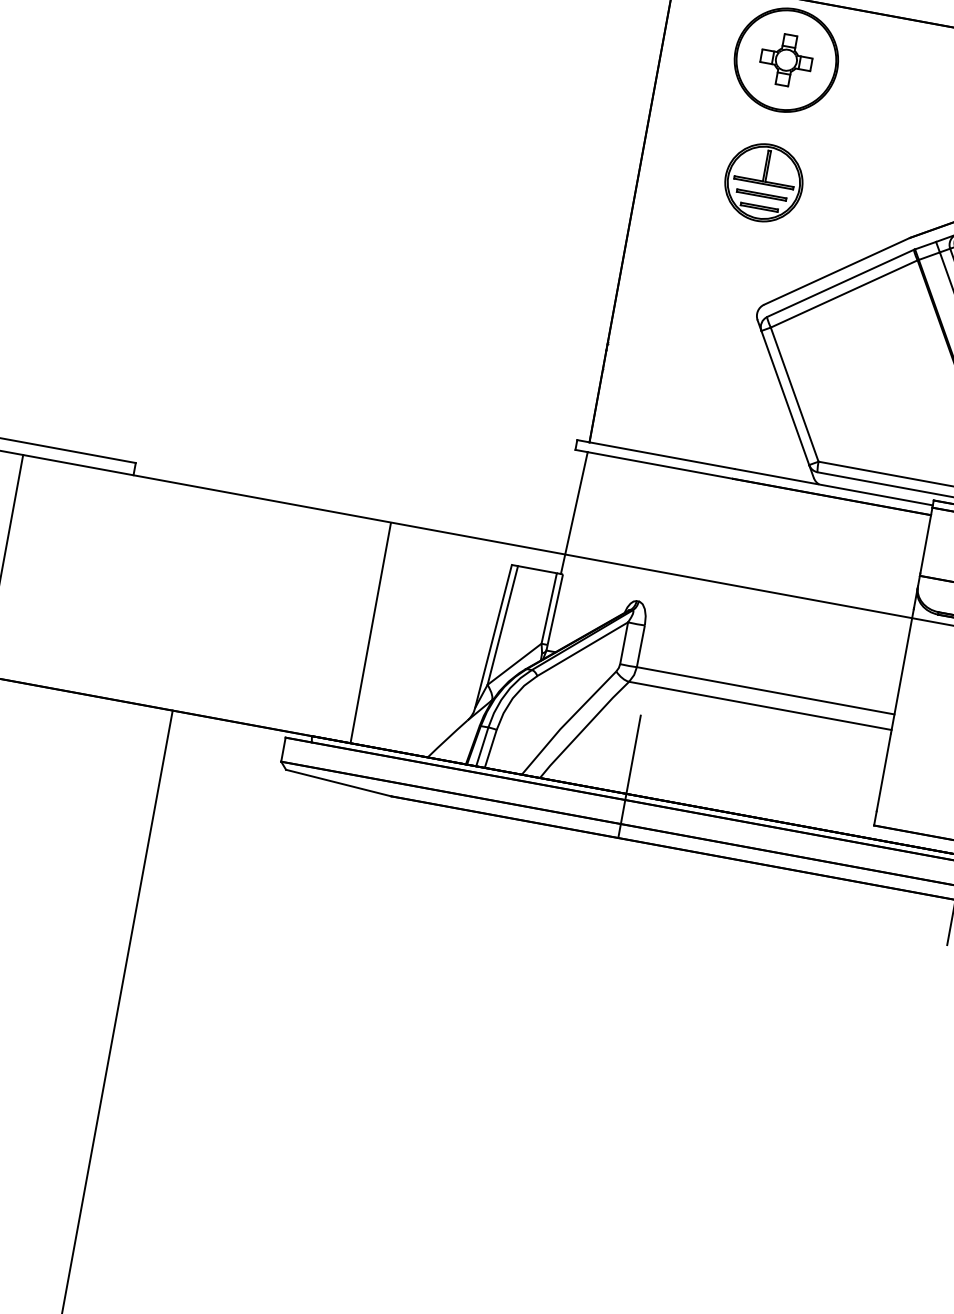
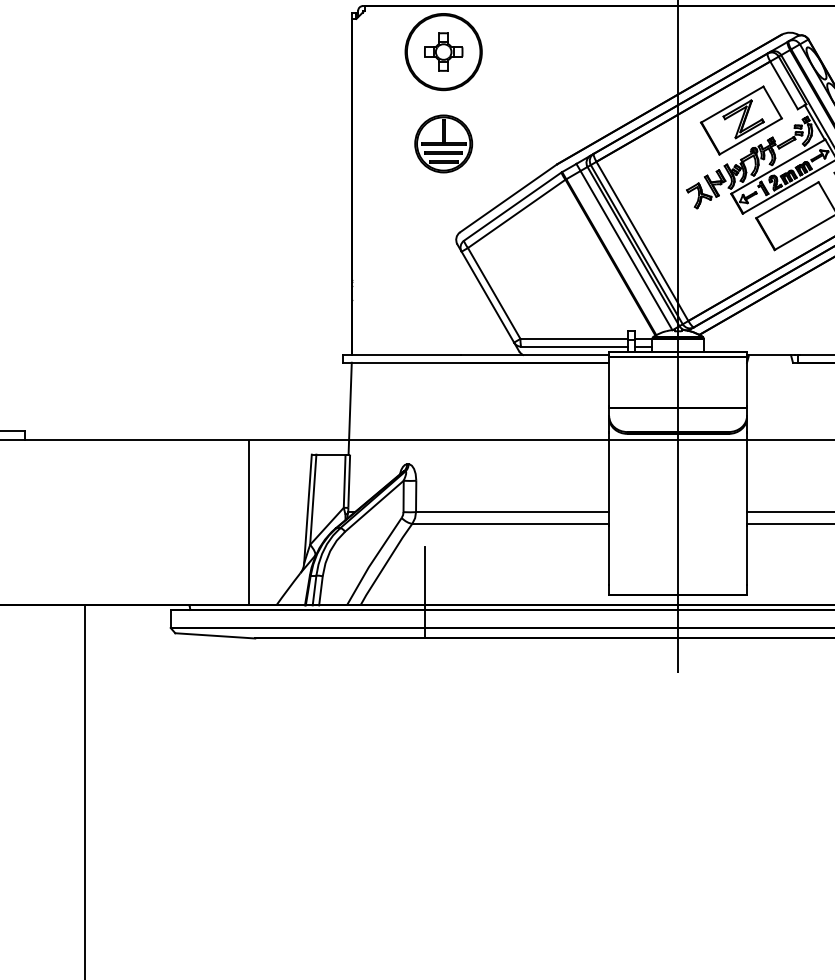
line: (370, 632) -> (248, 522), moved

